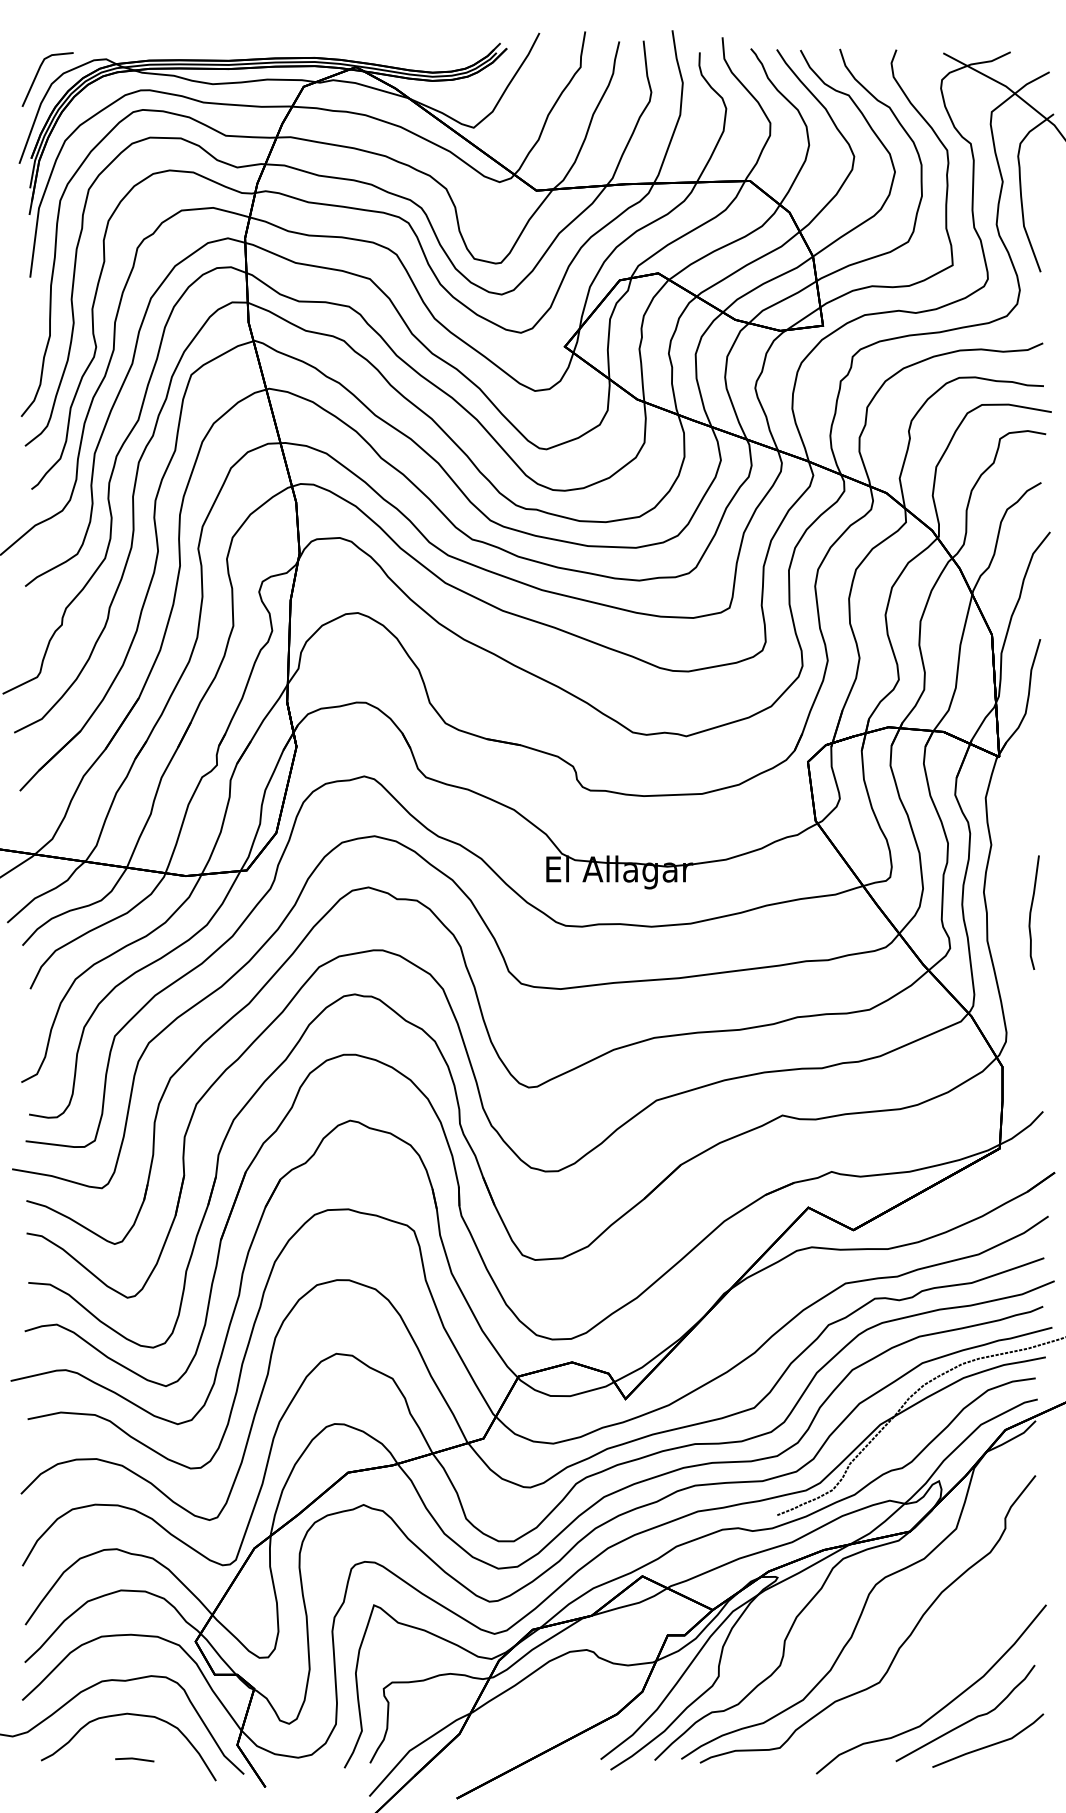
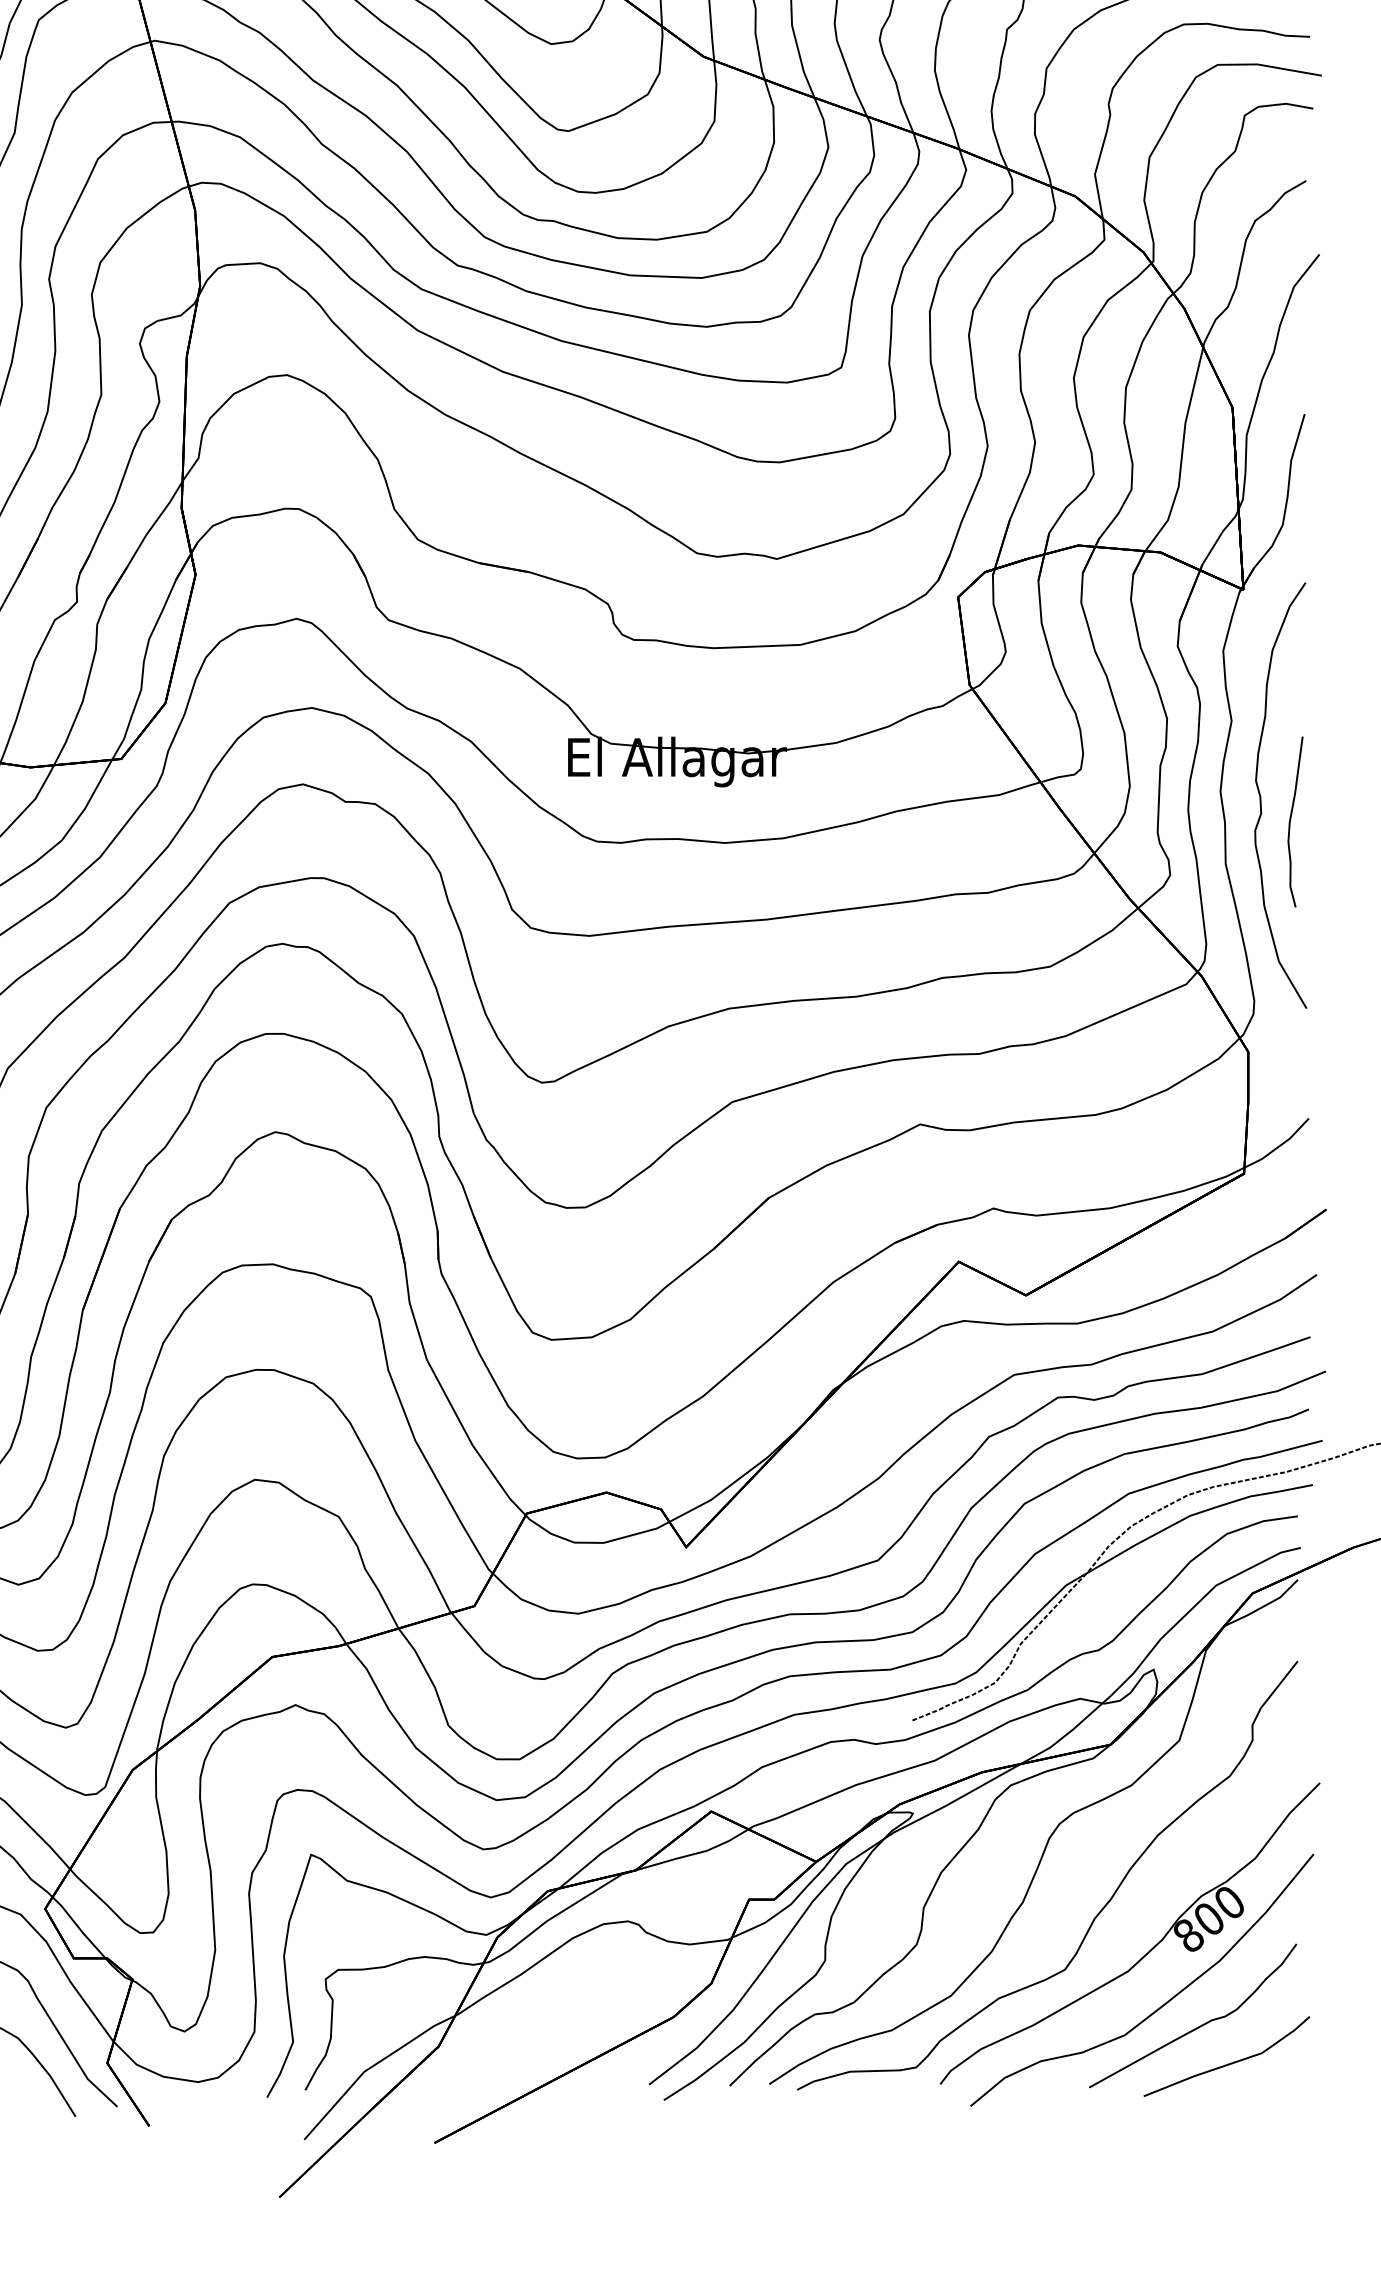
curve: (1011, 894) -> (1261, 794), added
part: (935, 1669) -> (1148, 1950), added

